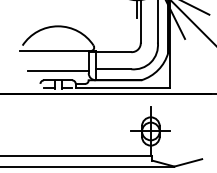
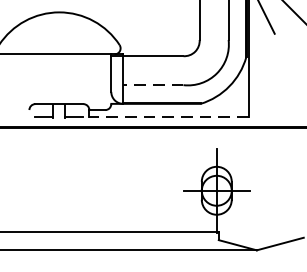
line: (113, 69) -> (153, 85), solid -> dashed
line: (57, 70) -> (58, 87), removed
line: (122, 88) -> (168, 117), solid -> dashed

